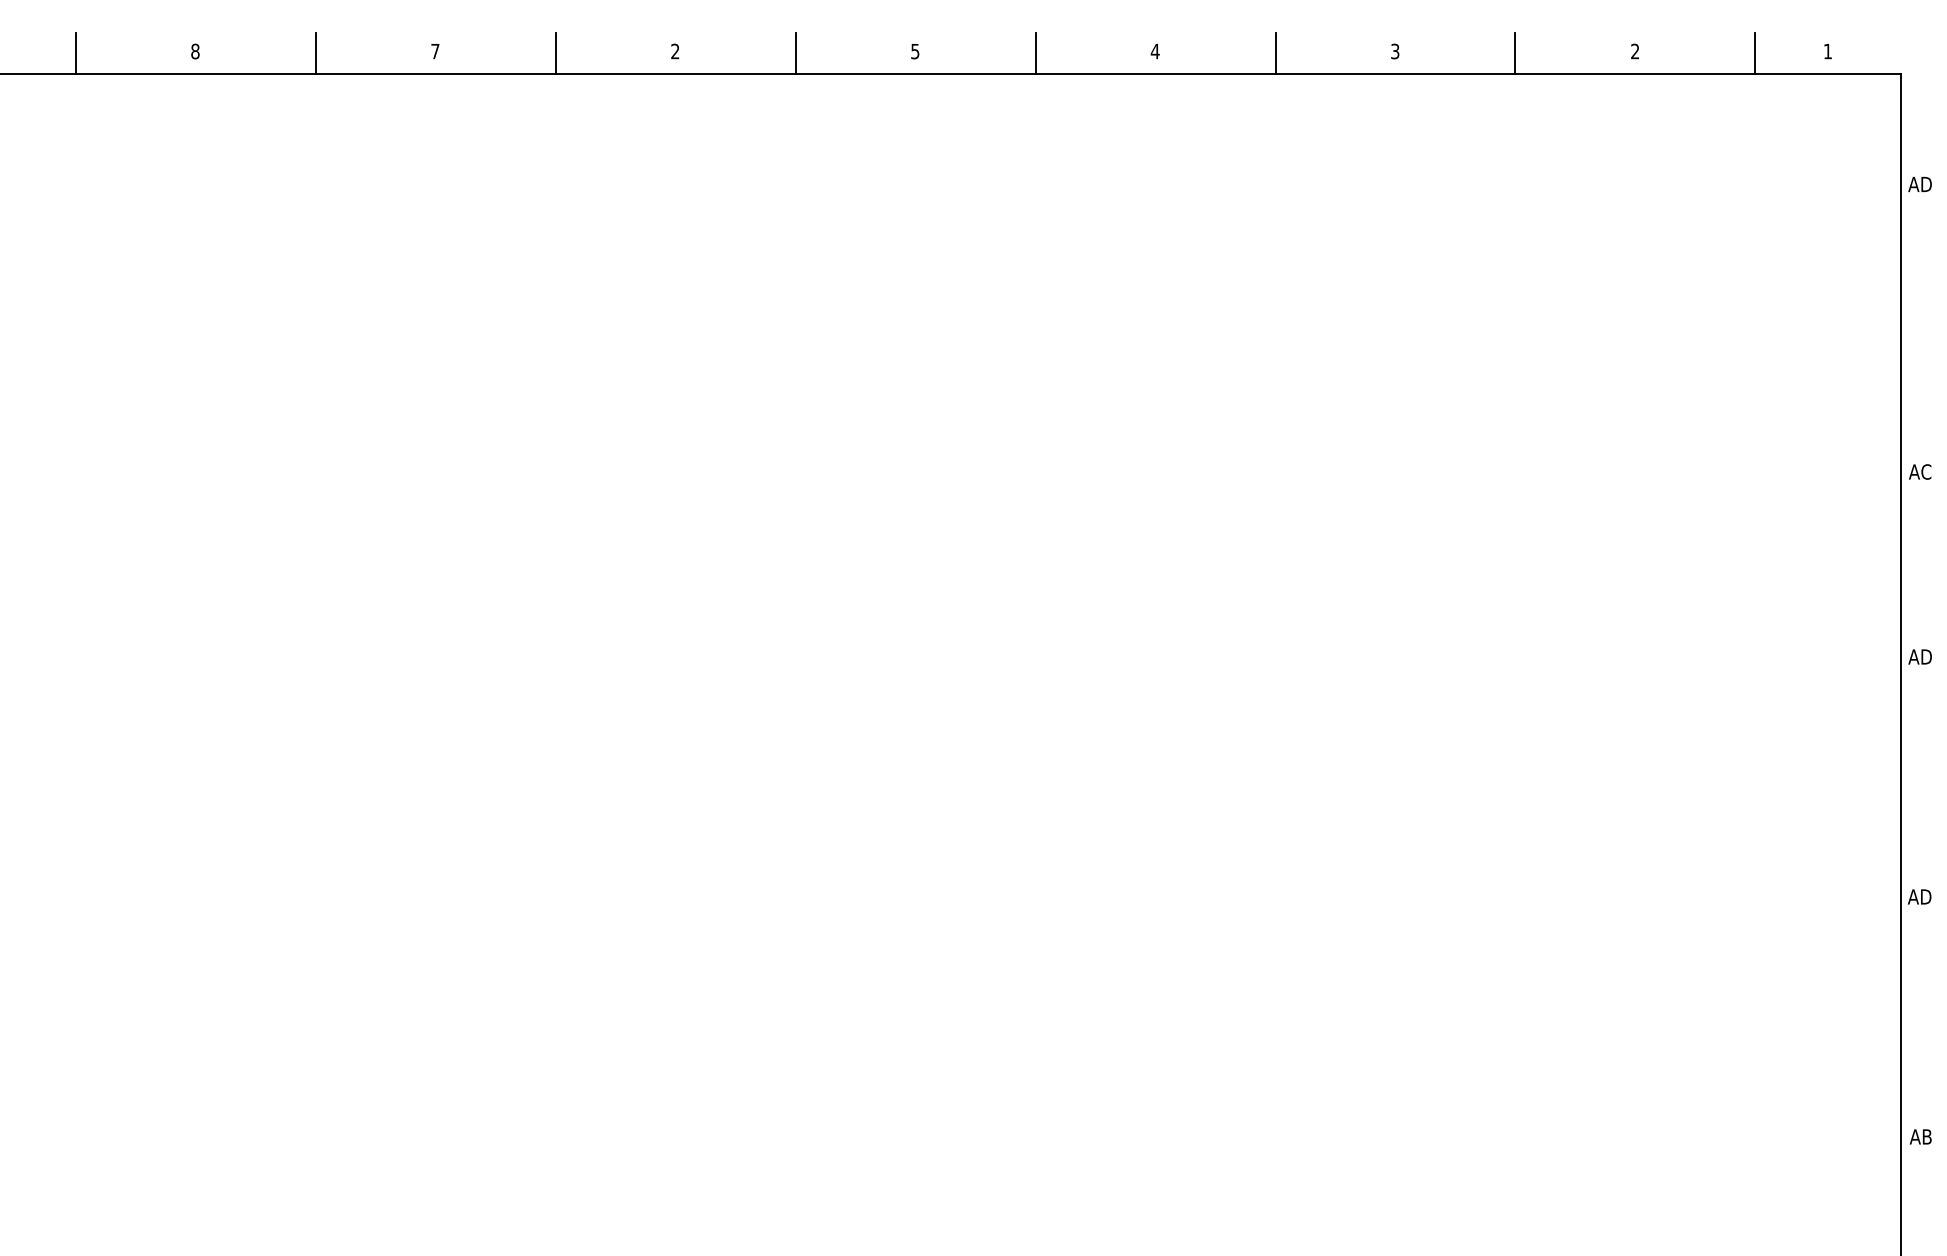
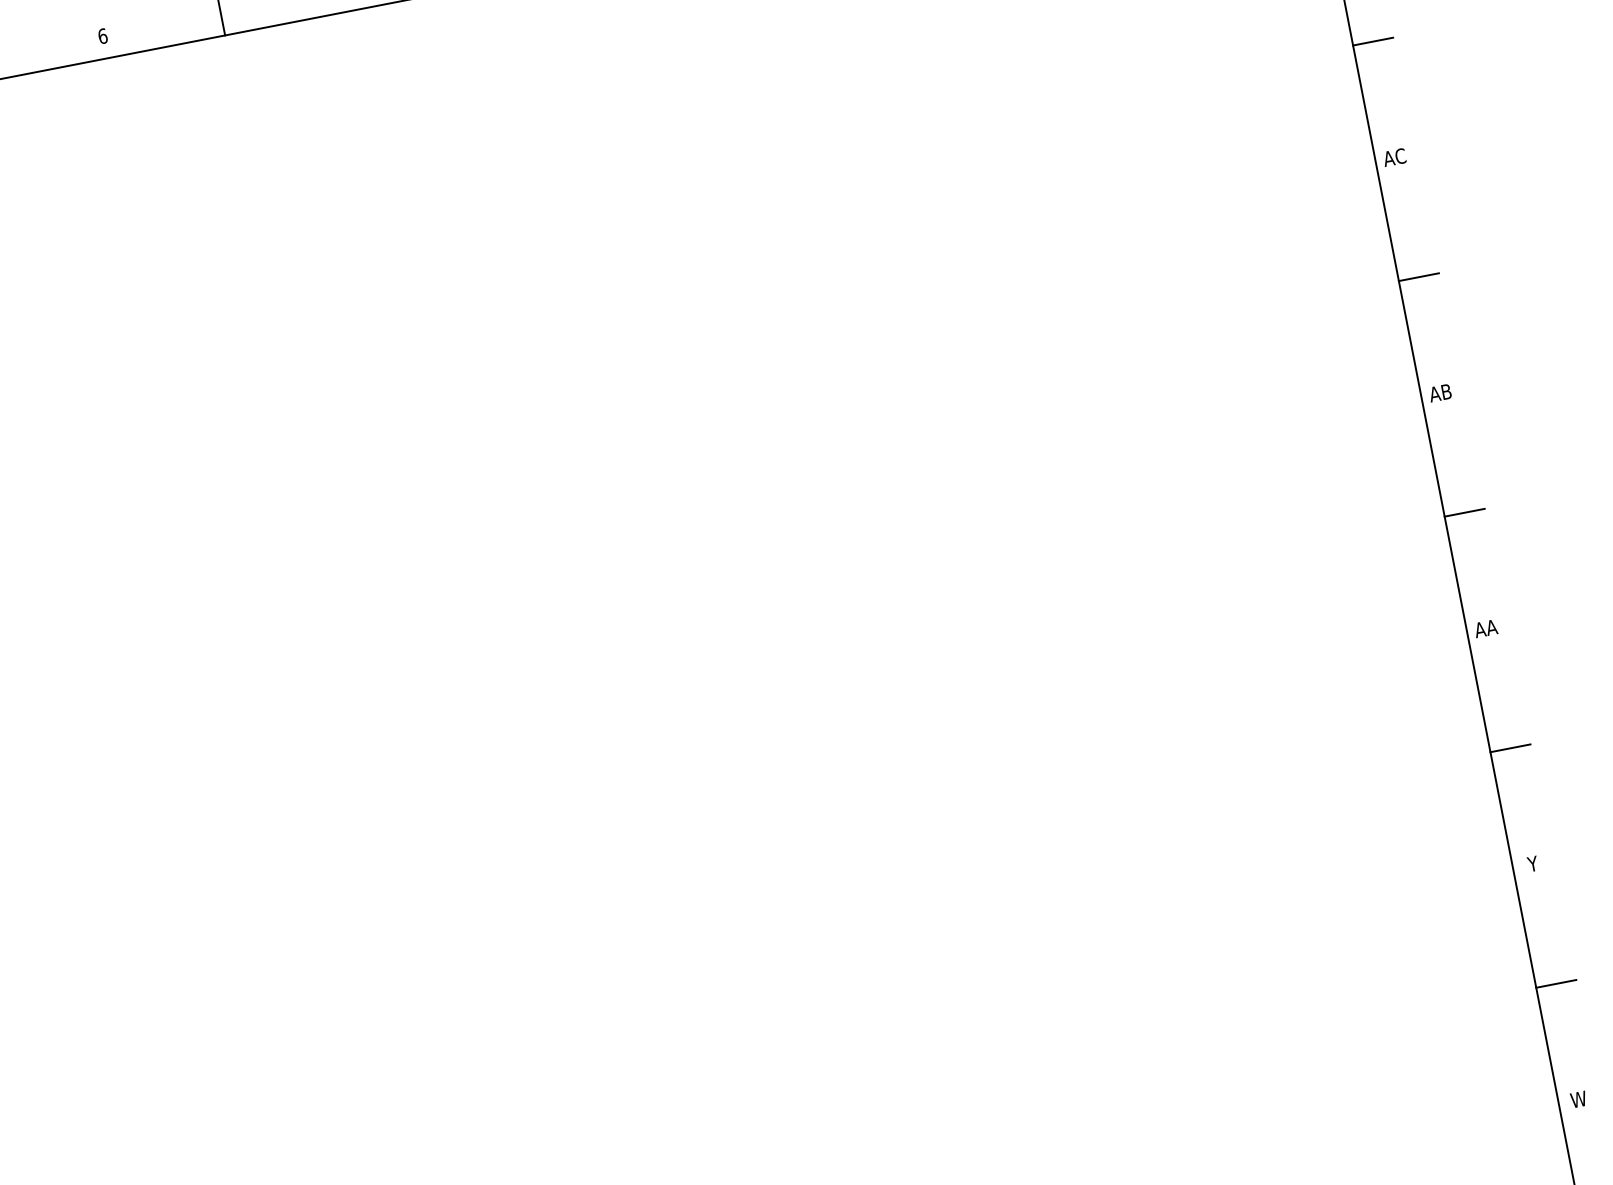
text: (675, 51) -> (102, 36), 2 -> 6
line: (1920, 299) -> (1372, 42), added
text: (1920, 471) -> (1394, 156), moved
line: (1920, 539) -> (1418, 277), added
text: (1919, 656) -> (1439, 392), AD -> AB
line: (1920, 779) -> (1464, 513), added
text: (1919, 896) -> (1485, 628), AD -> AA
line: (1920, 1019) -> (1509, 748), added
text: (1920, 1136) -> (1532, 863), AB -> Y

